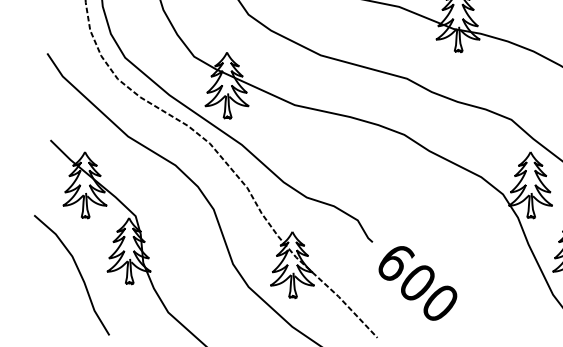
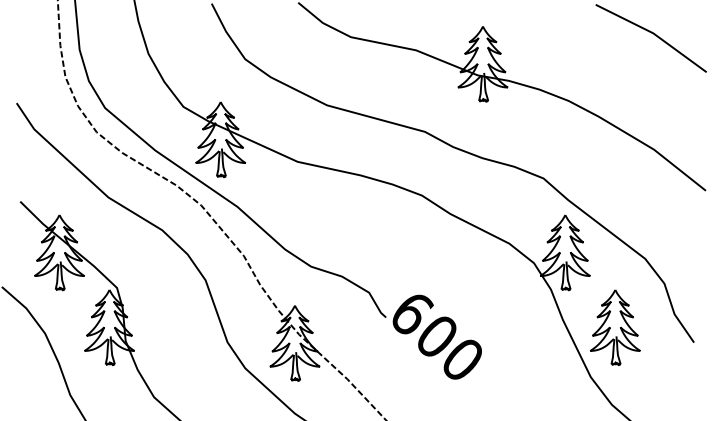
text: (417, 282) -> (436, 336), moved

